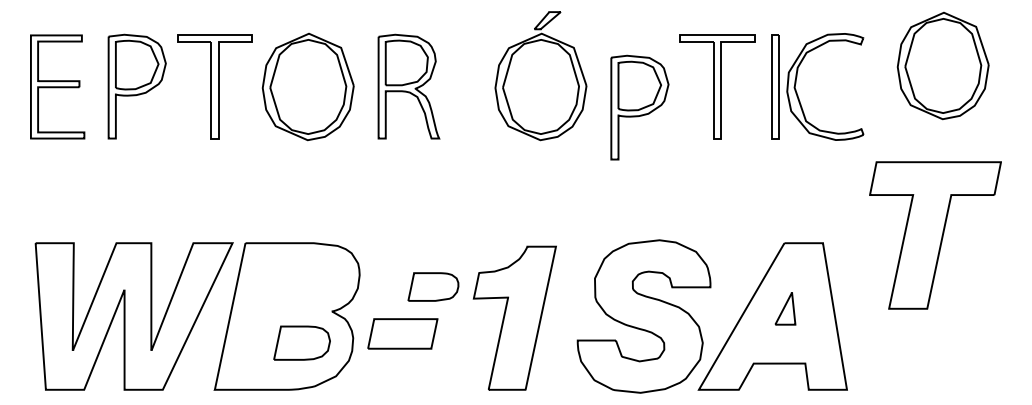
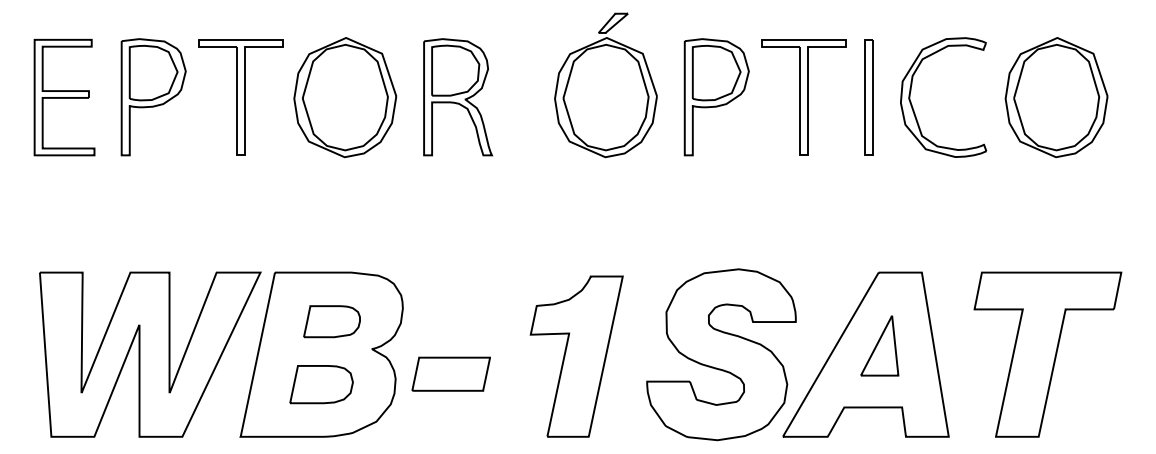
part: (942, 65) -> (1055, 97), moved
part: (798, 95) -> (913, 107), moved
part: (639, 107) -> (716, 97), moved
part: (935, 235) -> (1047, 354), moved
part: (433, 286) -> (332, 321), moved
part: (785, 308) -> (879, 345), size x1.67
part: (301, 342) -> (320, 383), moved

